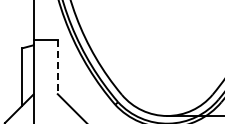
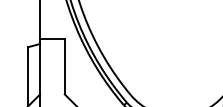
line: (57, 67) -> (64, 66), dashed -> solid

